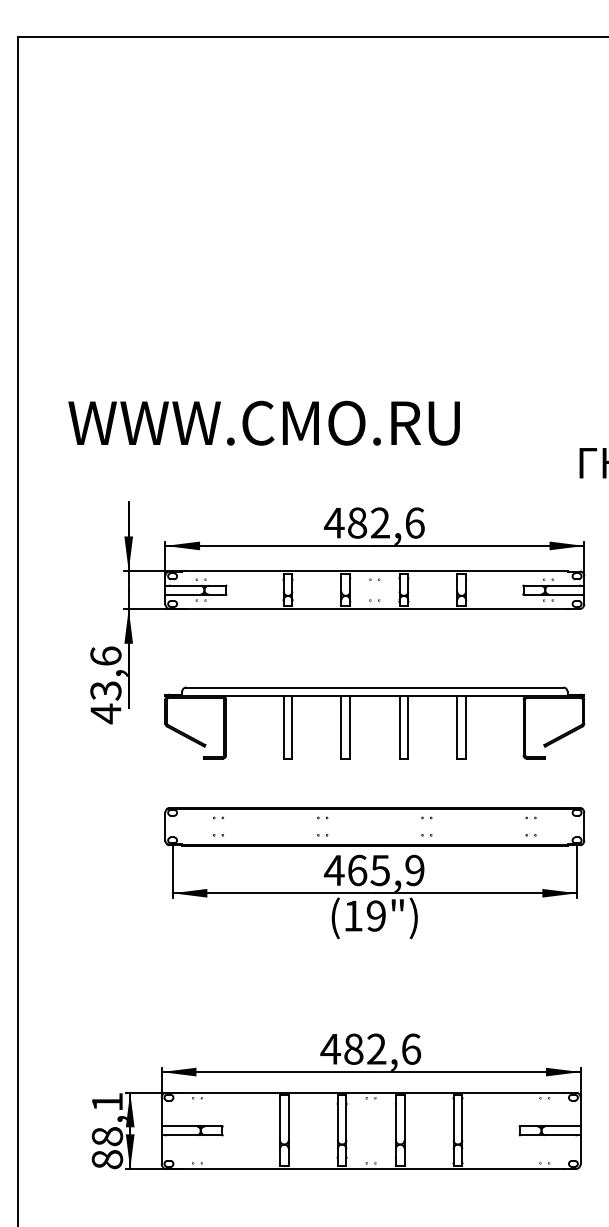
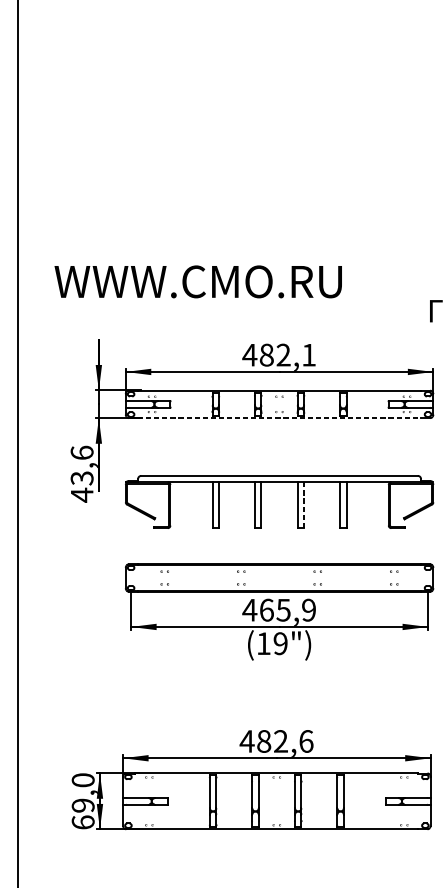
text: (415, 522) -> (309, 354), 482,6 -> 482,1
line: (374, 609) -> (279, 418), solid -> dashed
line: (408, 727) -> (304, 505), solid -> dashed
text: (107, 1130) -> (83, 801), 88,1 -> 69,0

